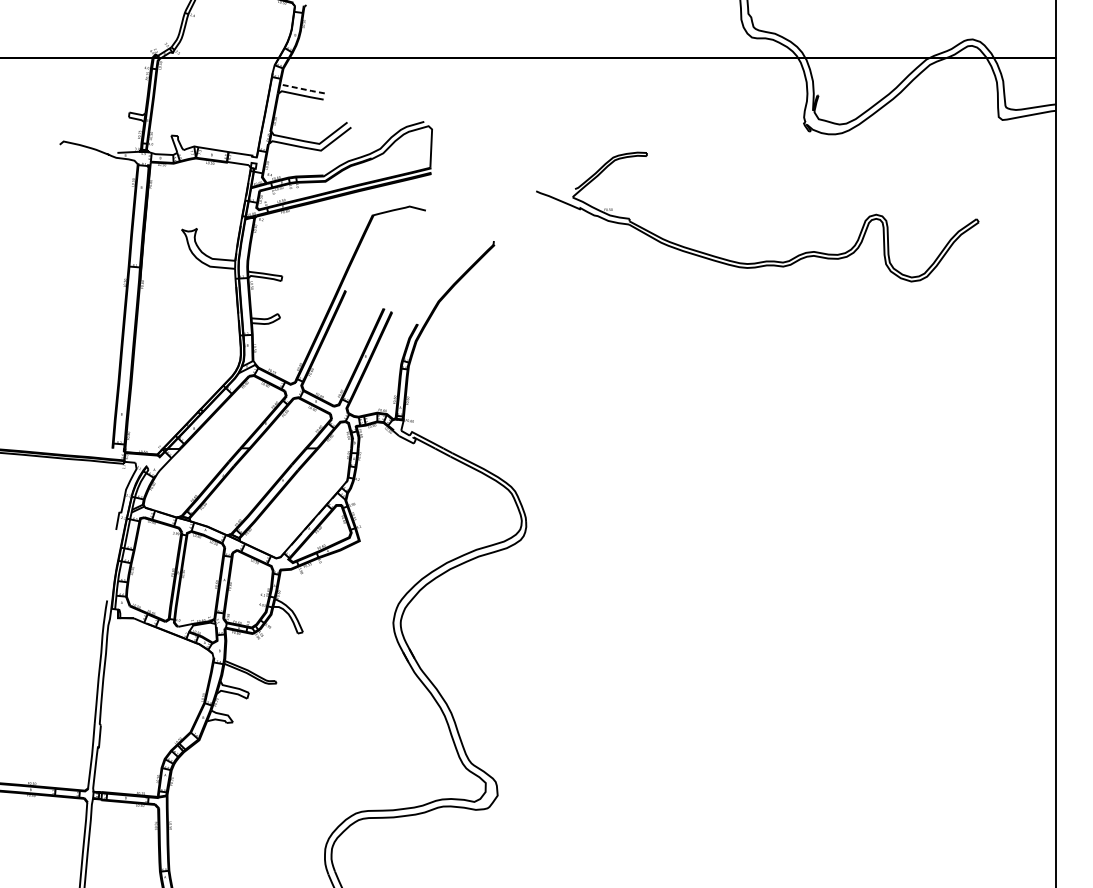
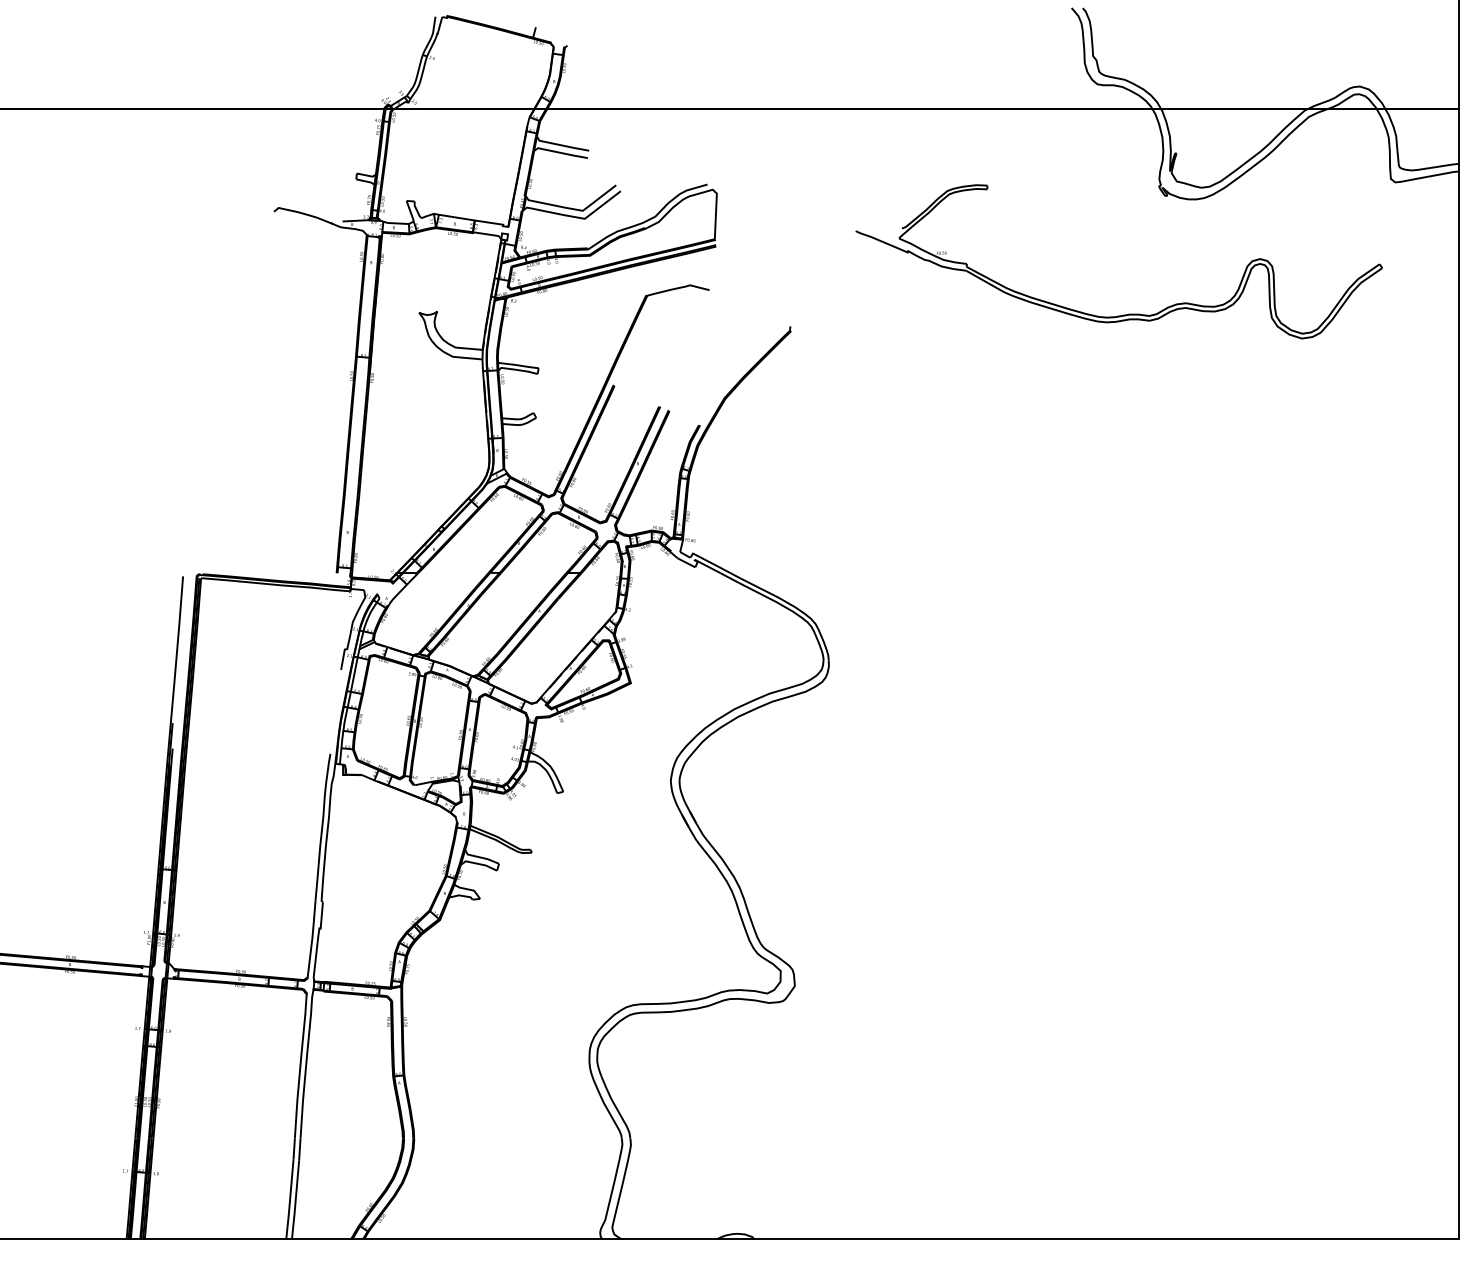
line: (301, 89) -> (561, 145), dashed -> solid
part: (765, 260) -> (1128, 313), moved

